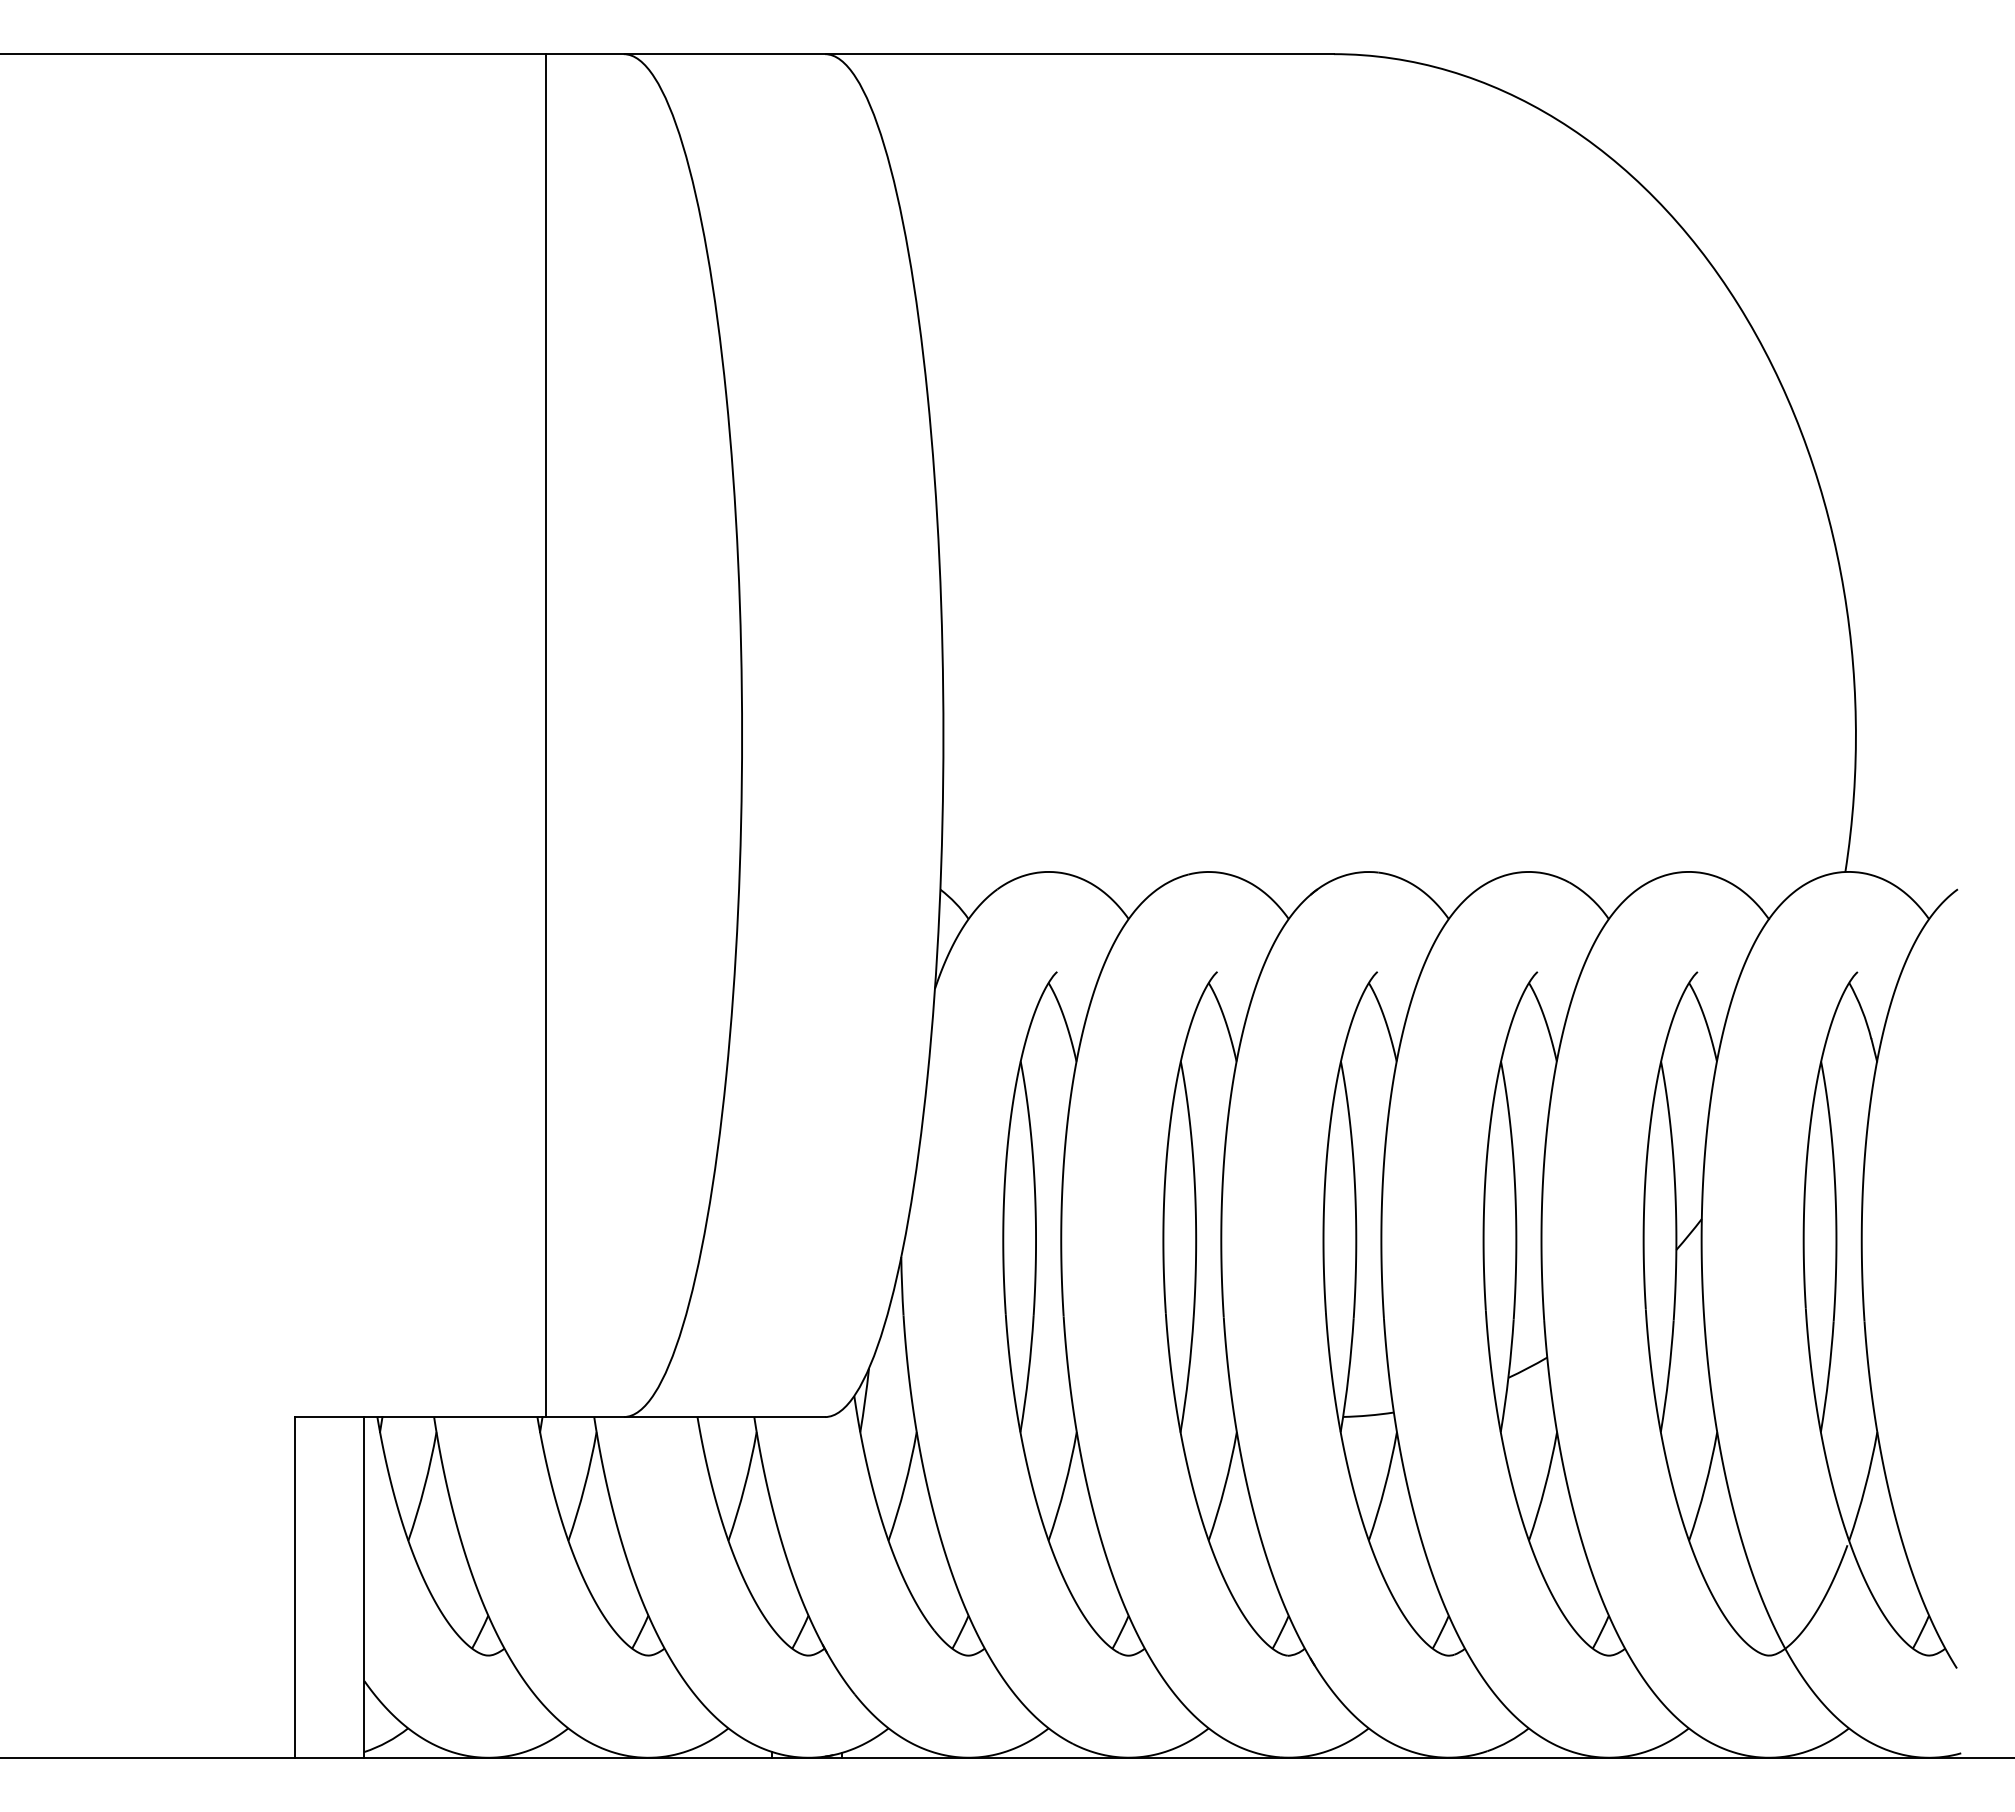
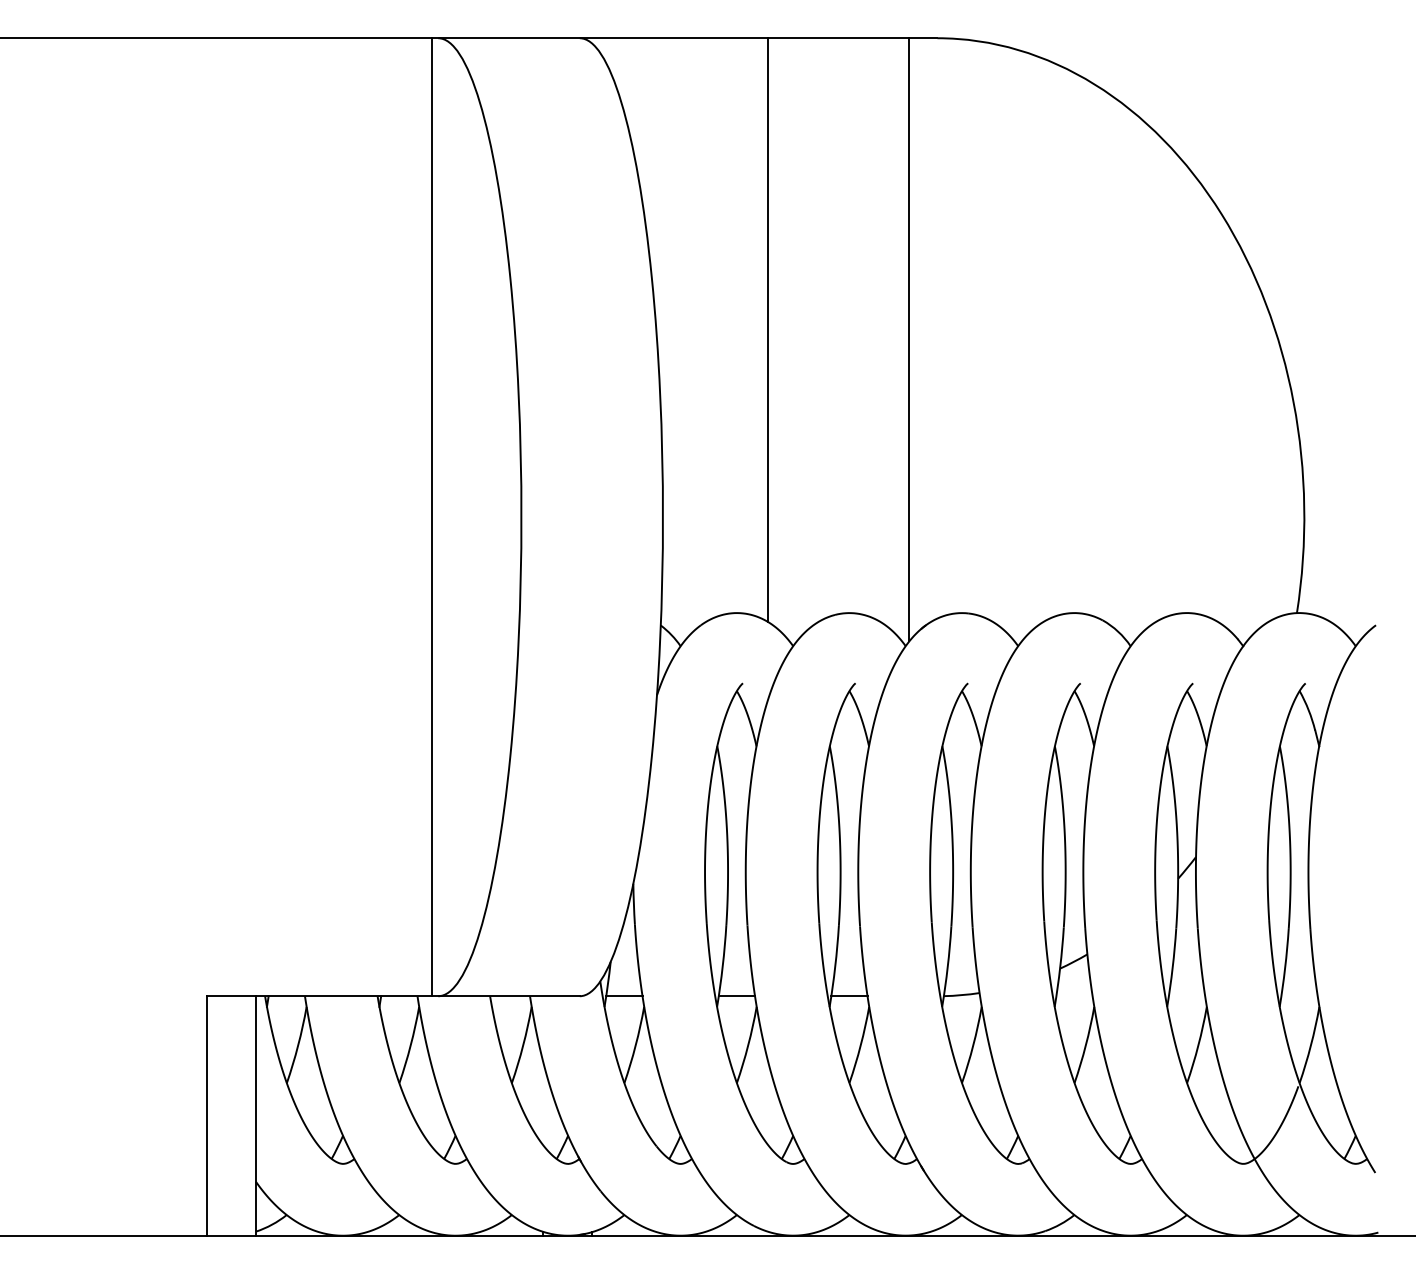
line: (1092, 469) -> (767, 330), added
line: (1293, 483) -> (909, 340), added
line: (545, 735) -> (431, 517), moved
line: (888, 1417) -> (624, 996), added
line: (1048, 1417) -> (736, 996), added
line: (1208, 1417) -> (849, 996), added

